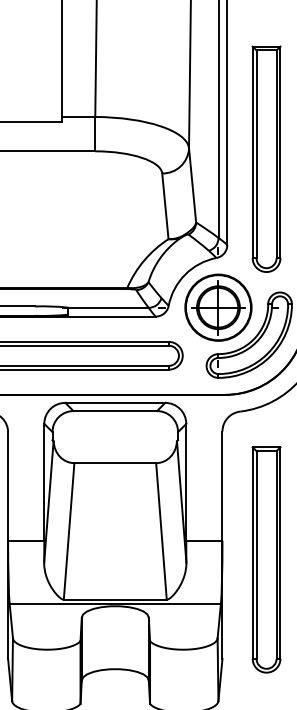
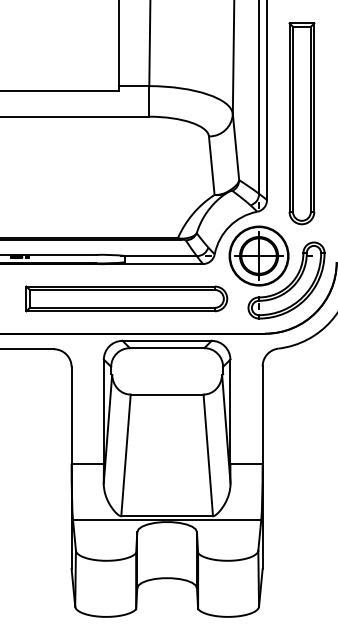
part: (266, 559) -> (301, 480), removed

